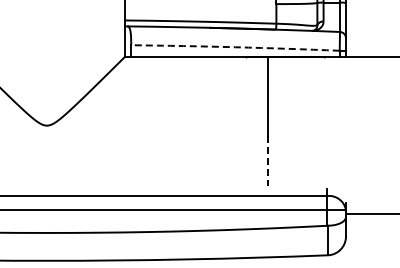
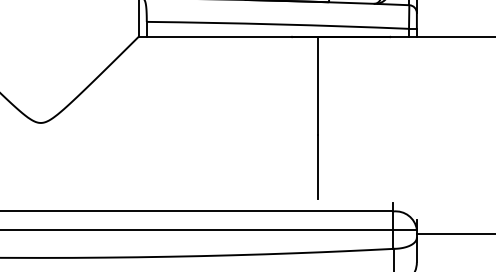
arc: (235, 47) -> (277, 24), dashed -> solid
line: (267, 161) -> (318, 168), dashed -> solid

